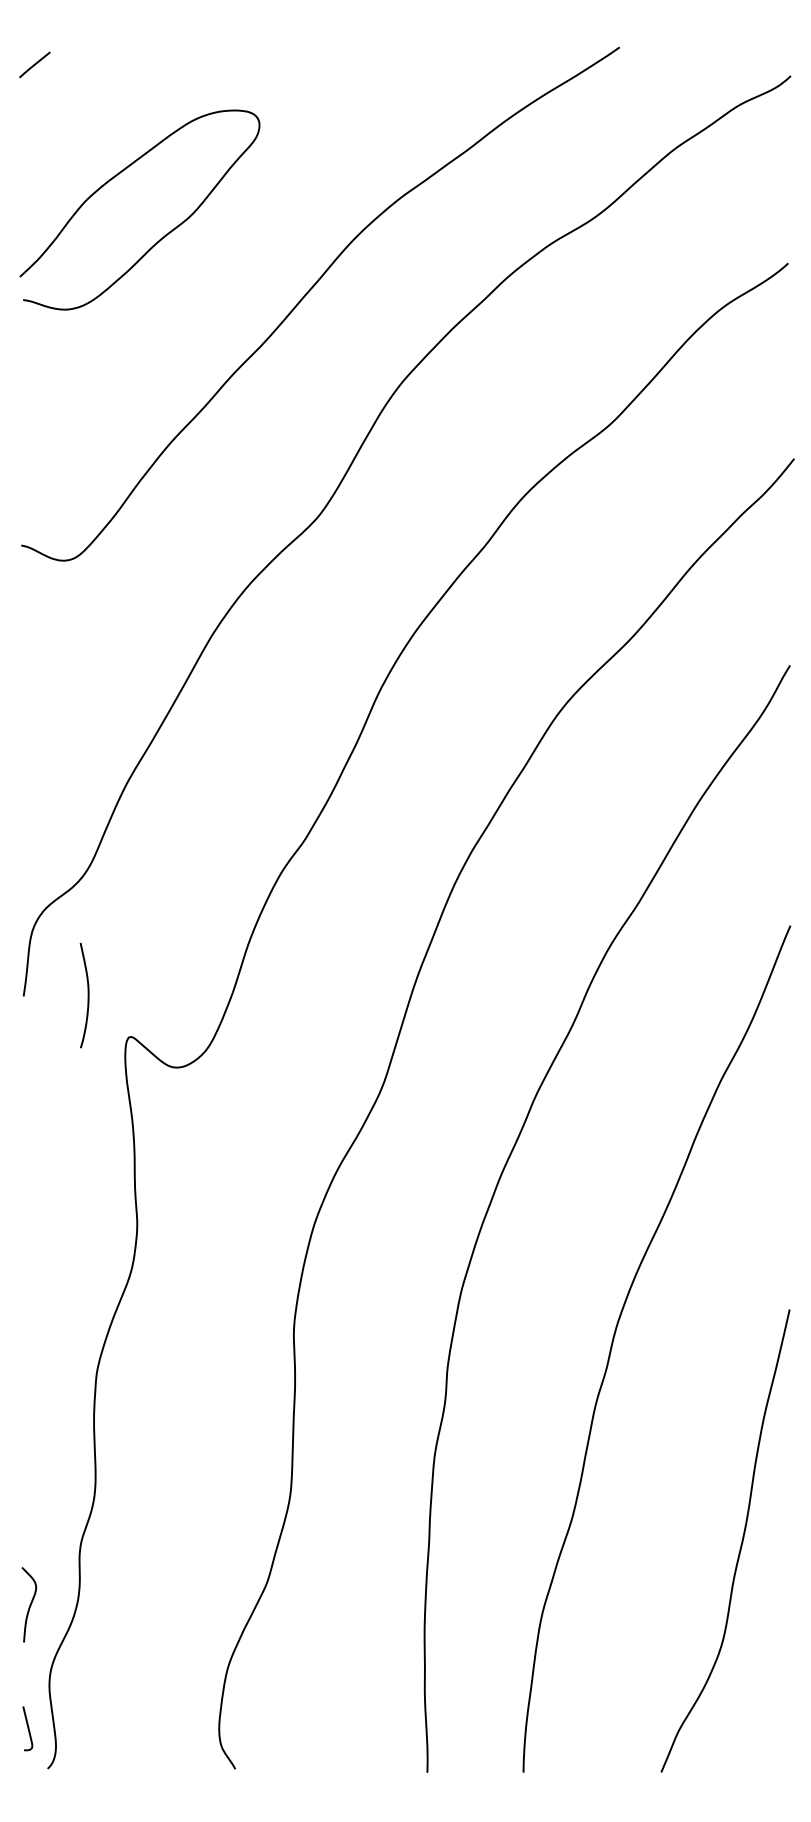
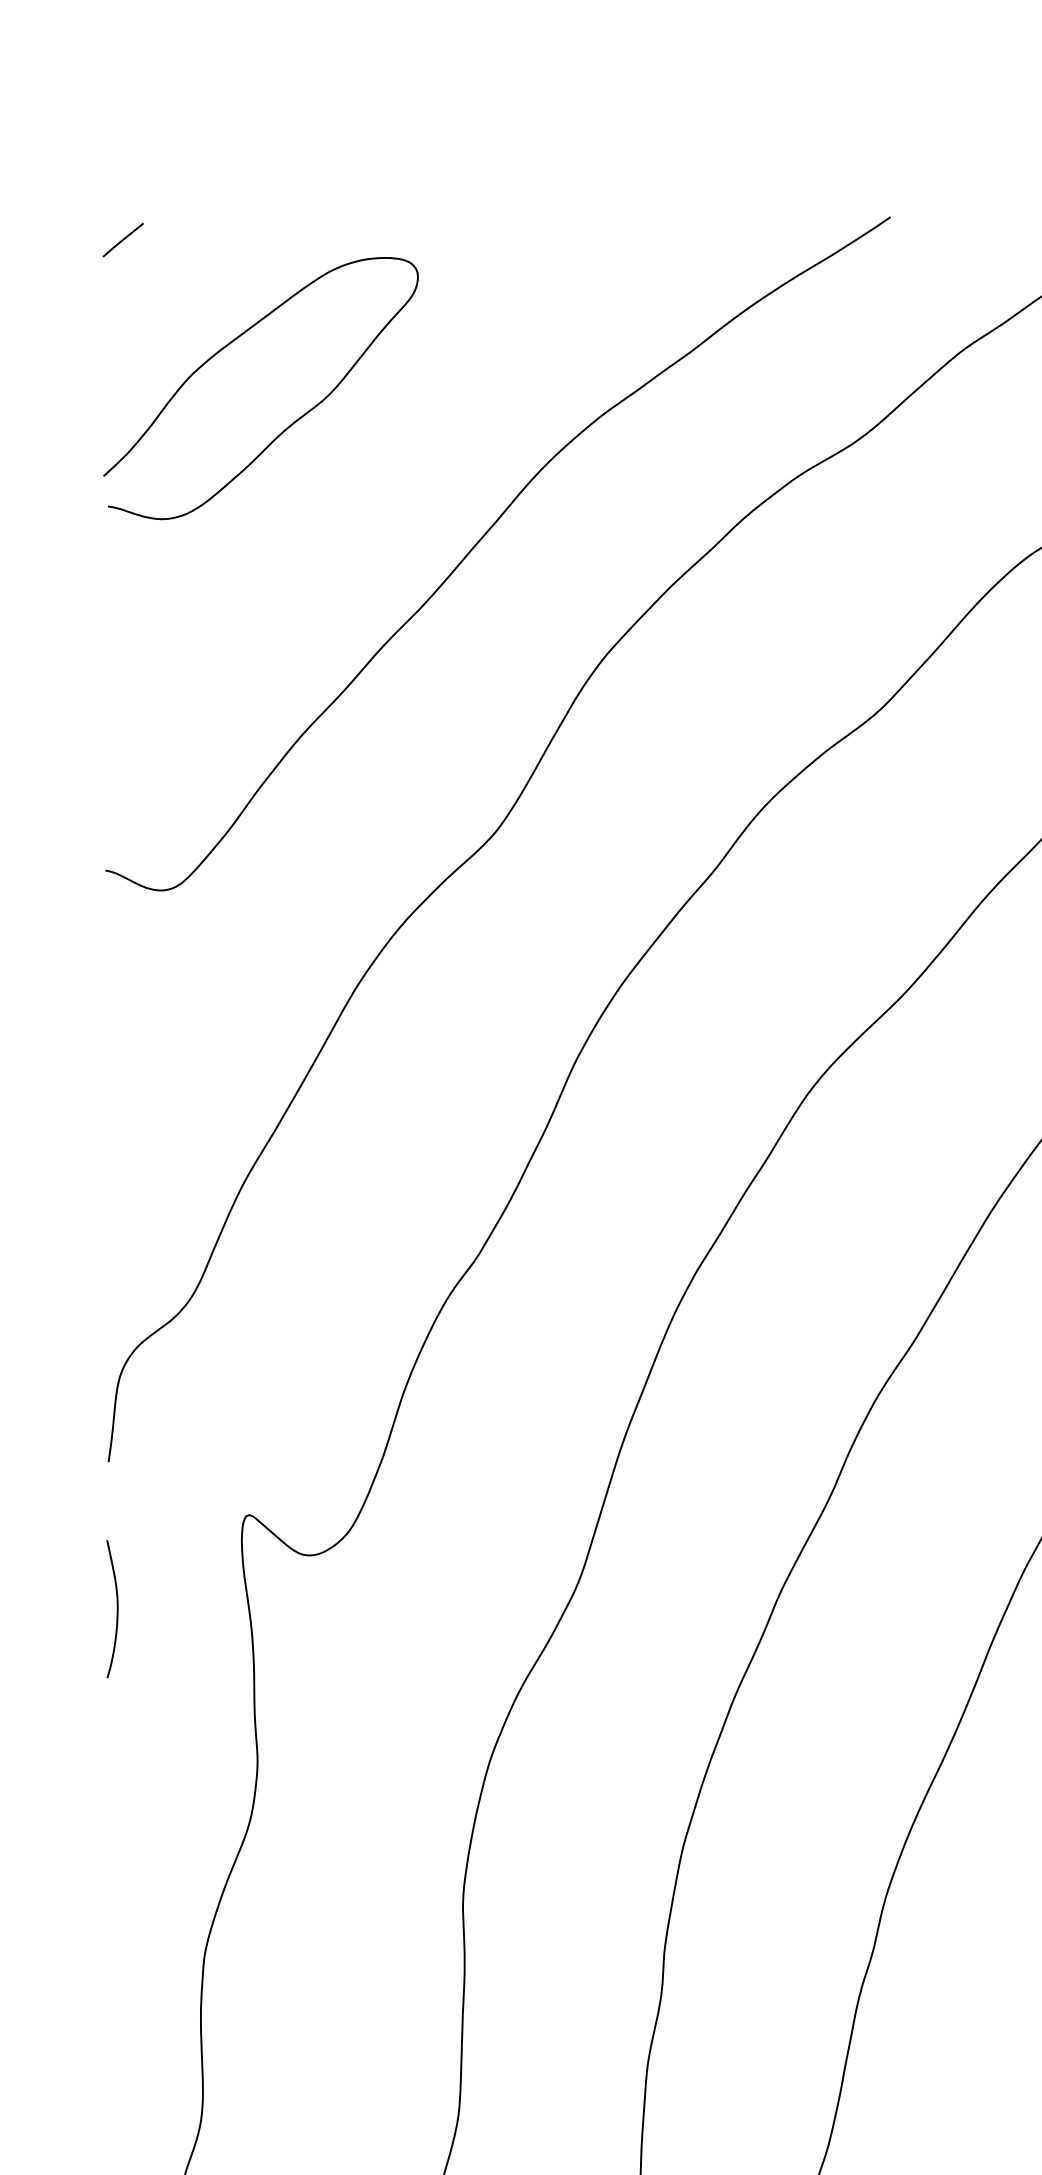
curve: (161, 237) -> (289, 424), moved
curve: (87, 995) -> (116, 1609), moved

